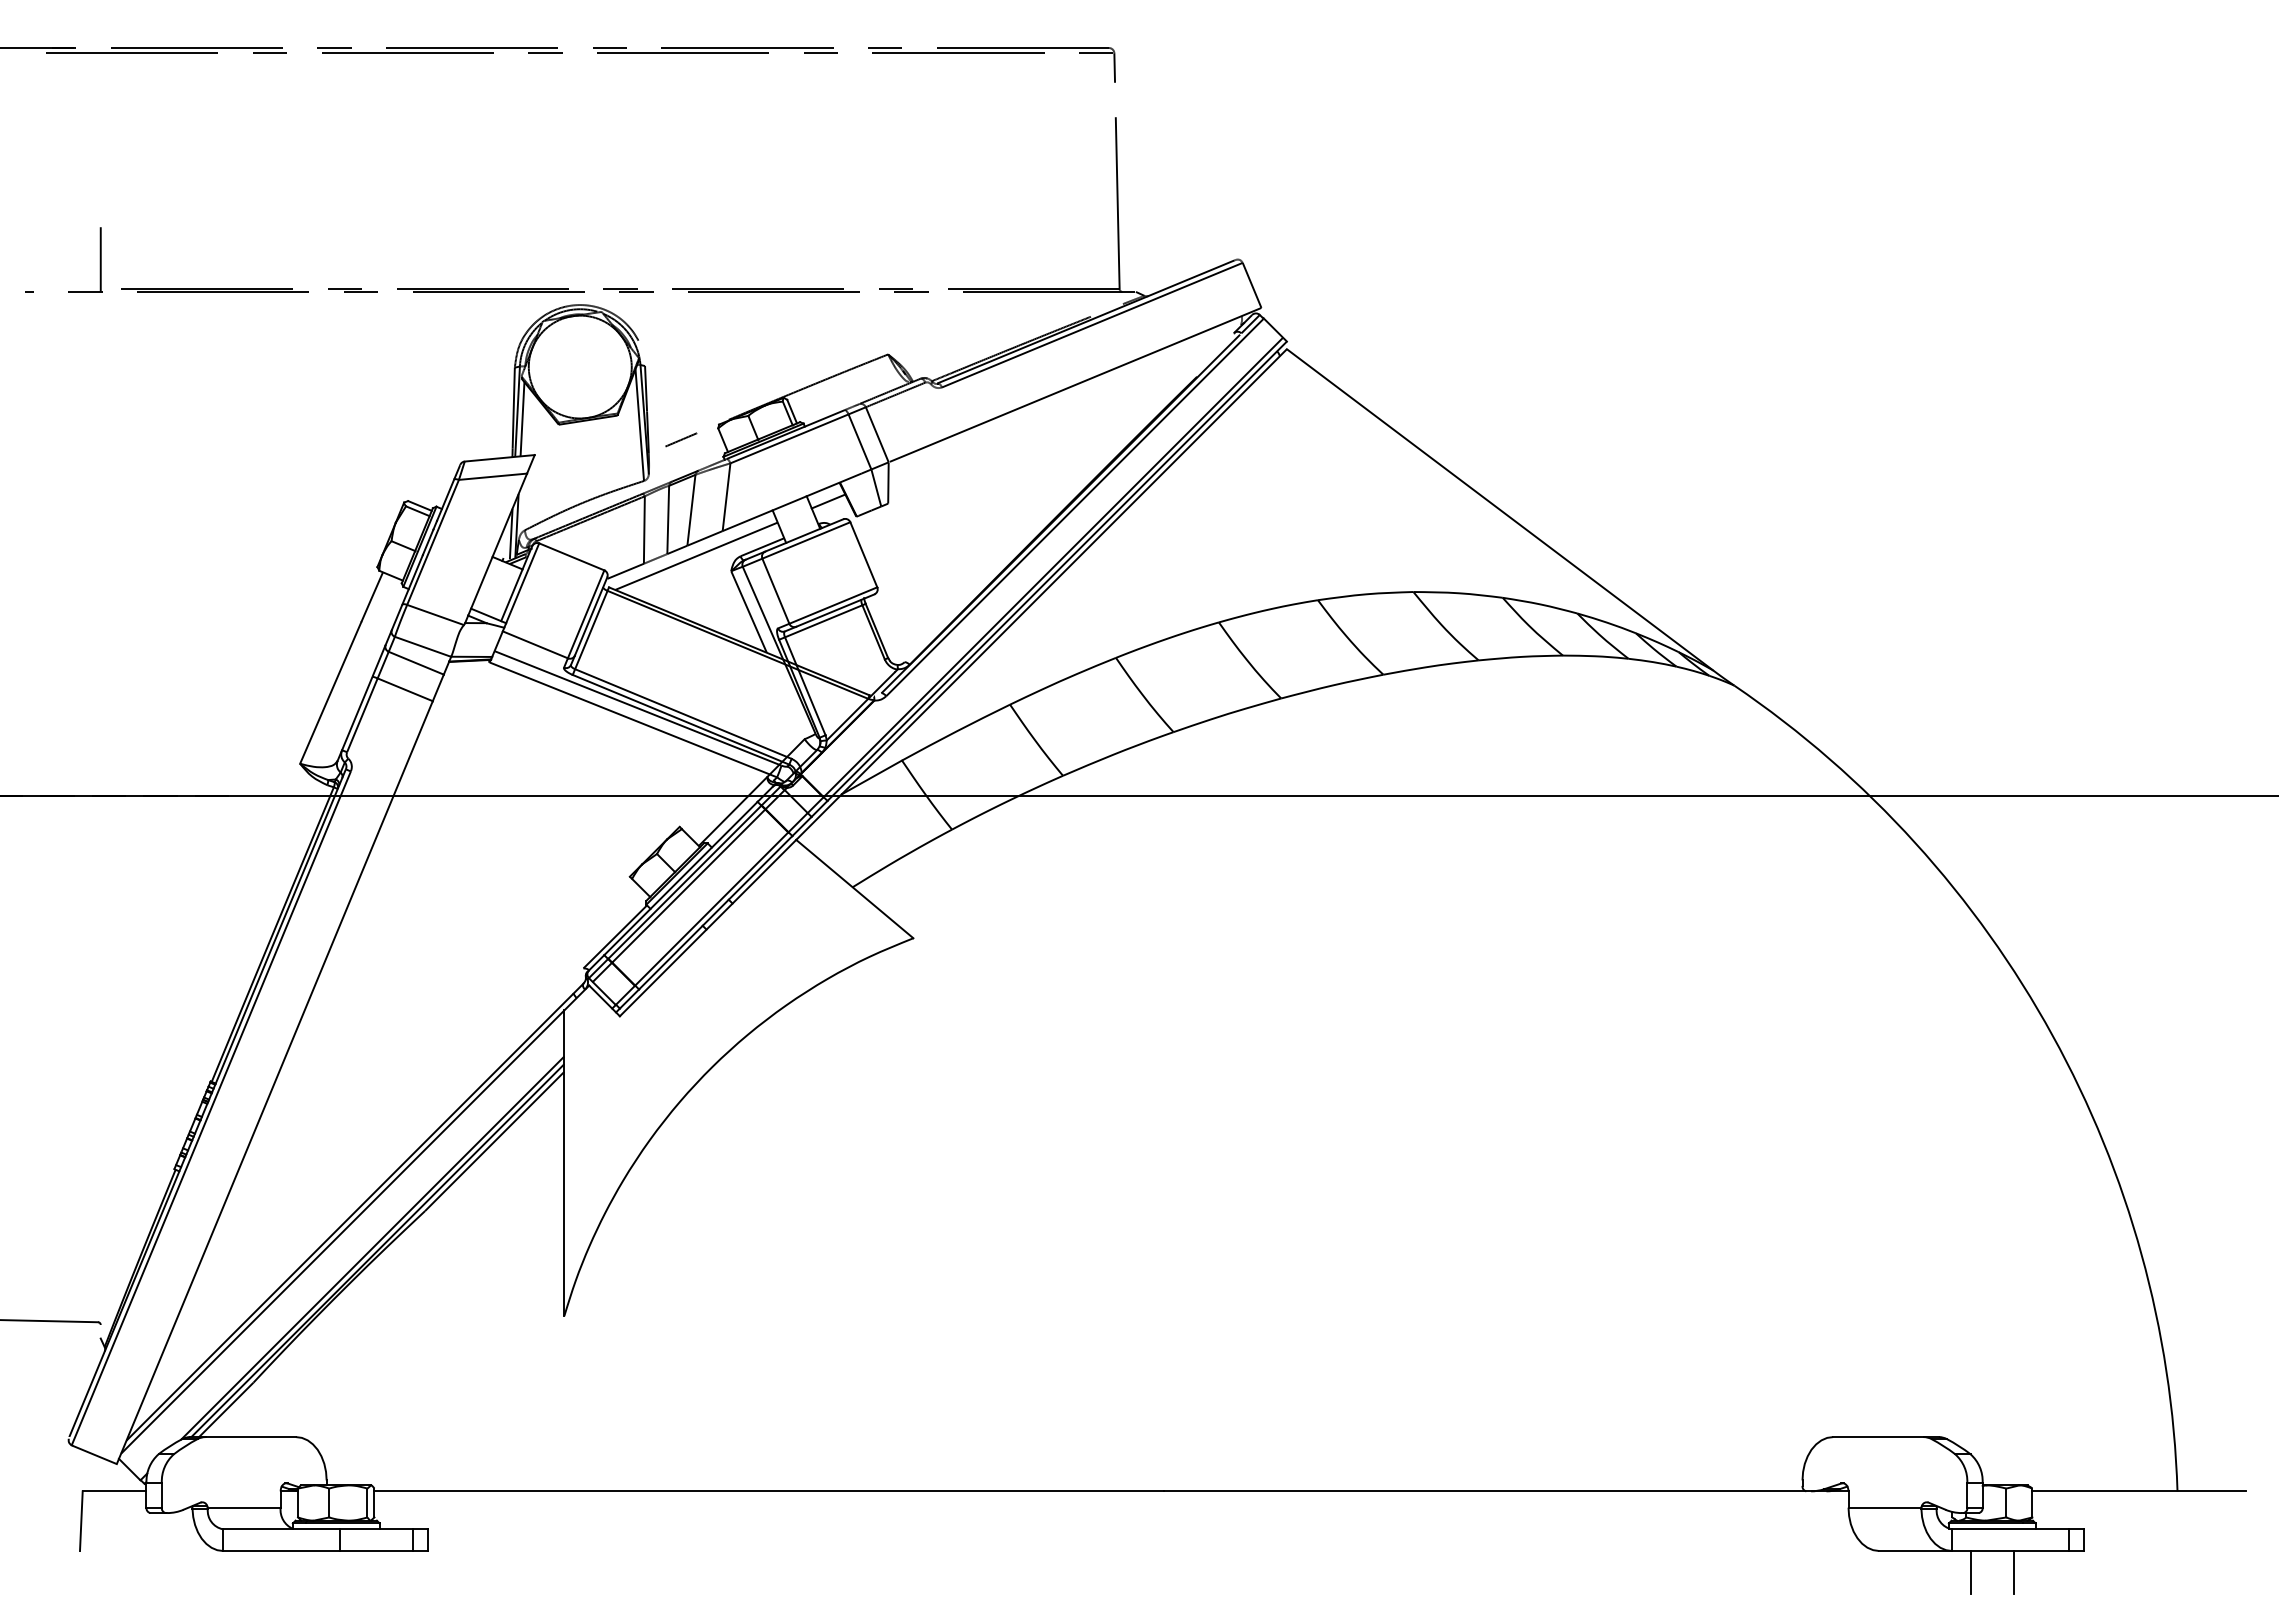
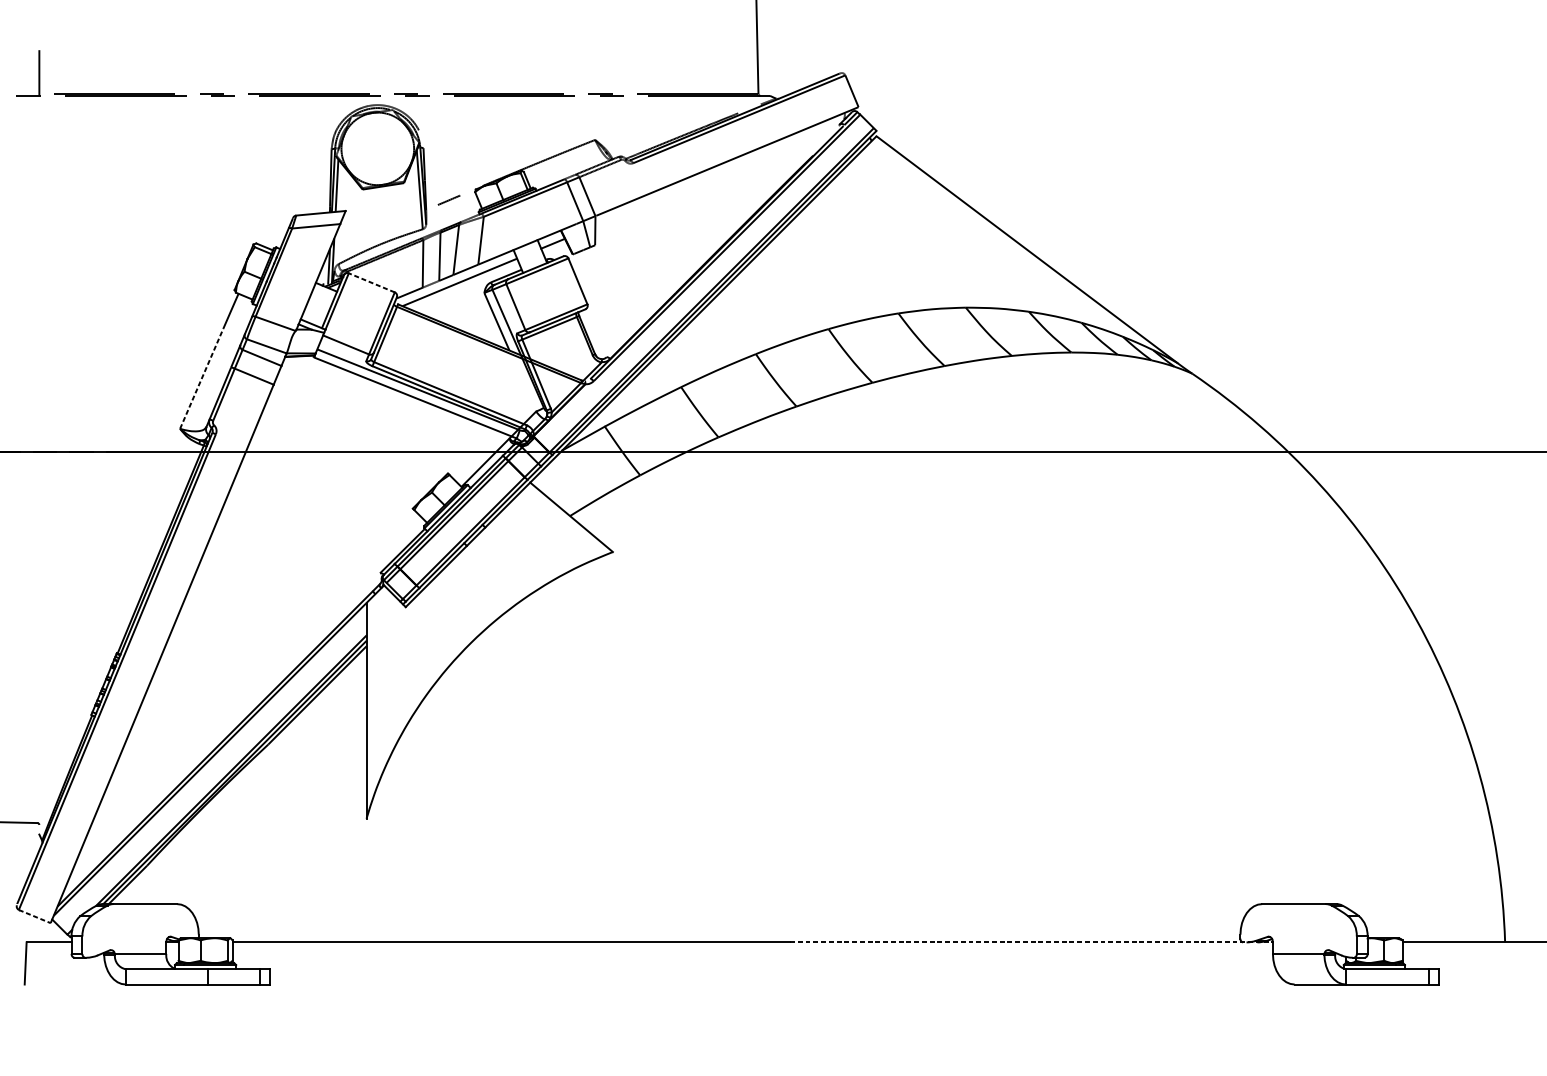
line: (571, 556) -> (371, 282), solid -> dashed
line: (330, 692) -> (201, 378), solid -> dashed
line: (94, 1454) -> (34, 916), solid -> dashed
line: (1506, 1491) -> (1031, 942), solid -> dashed
line: (1970, 1572) -> (1359, 999), removed
line: (2013, 1572) -> (1389, 999), removed

